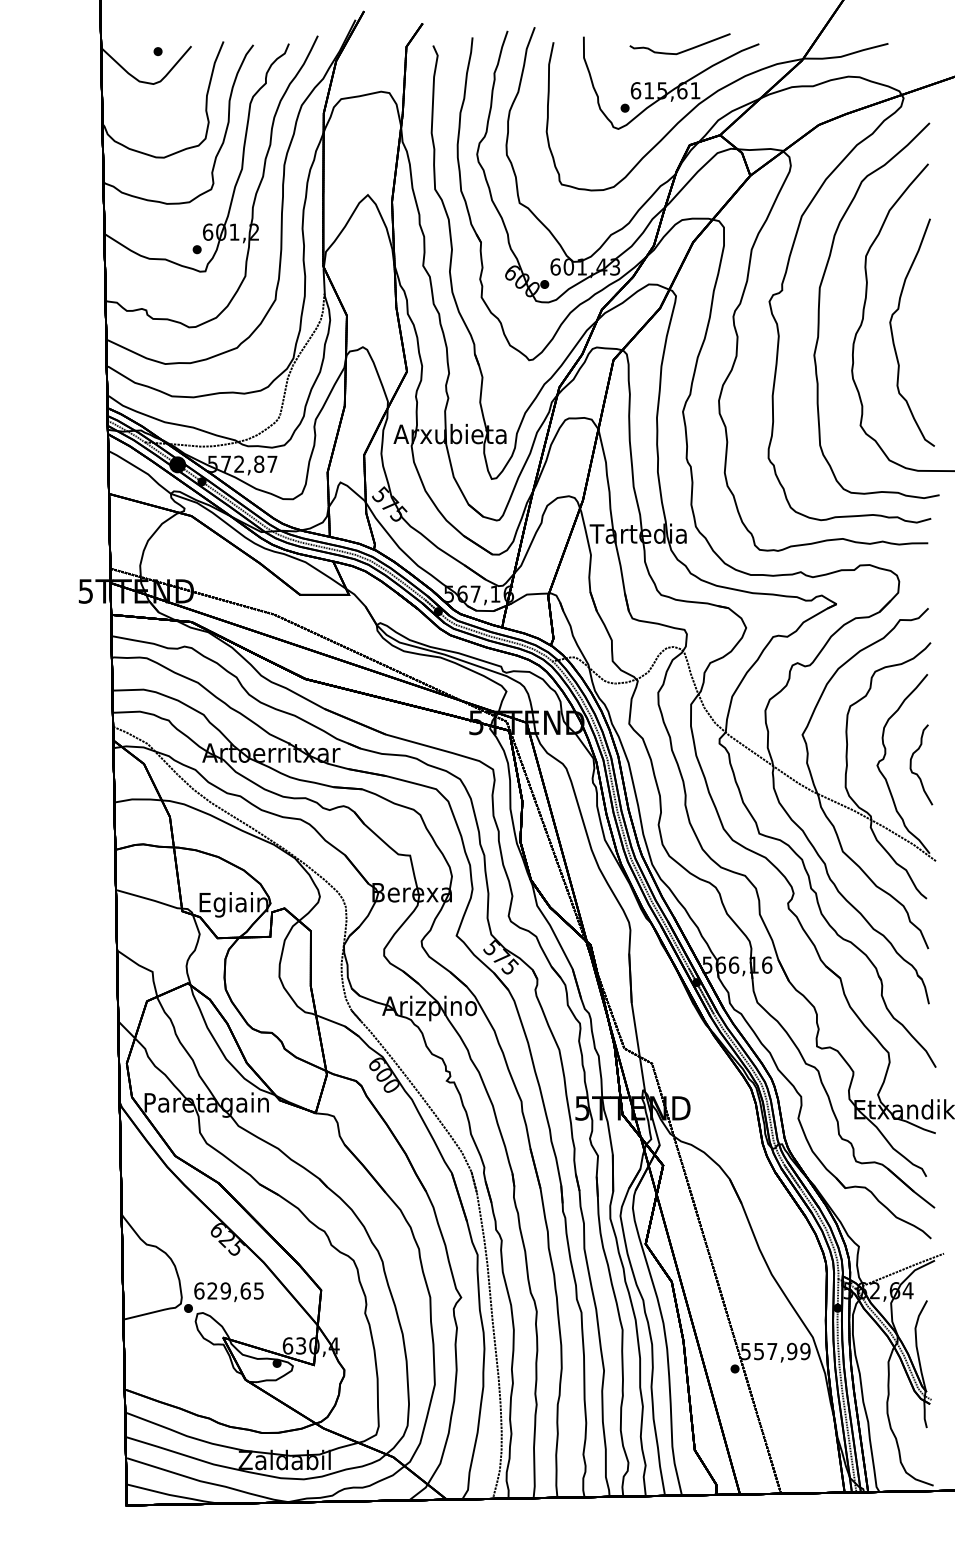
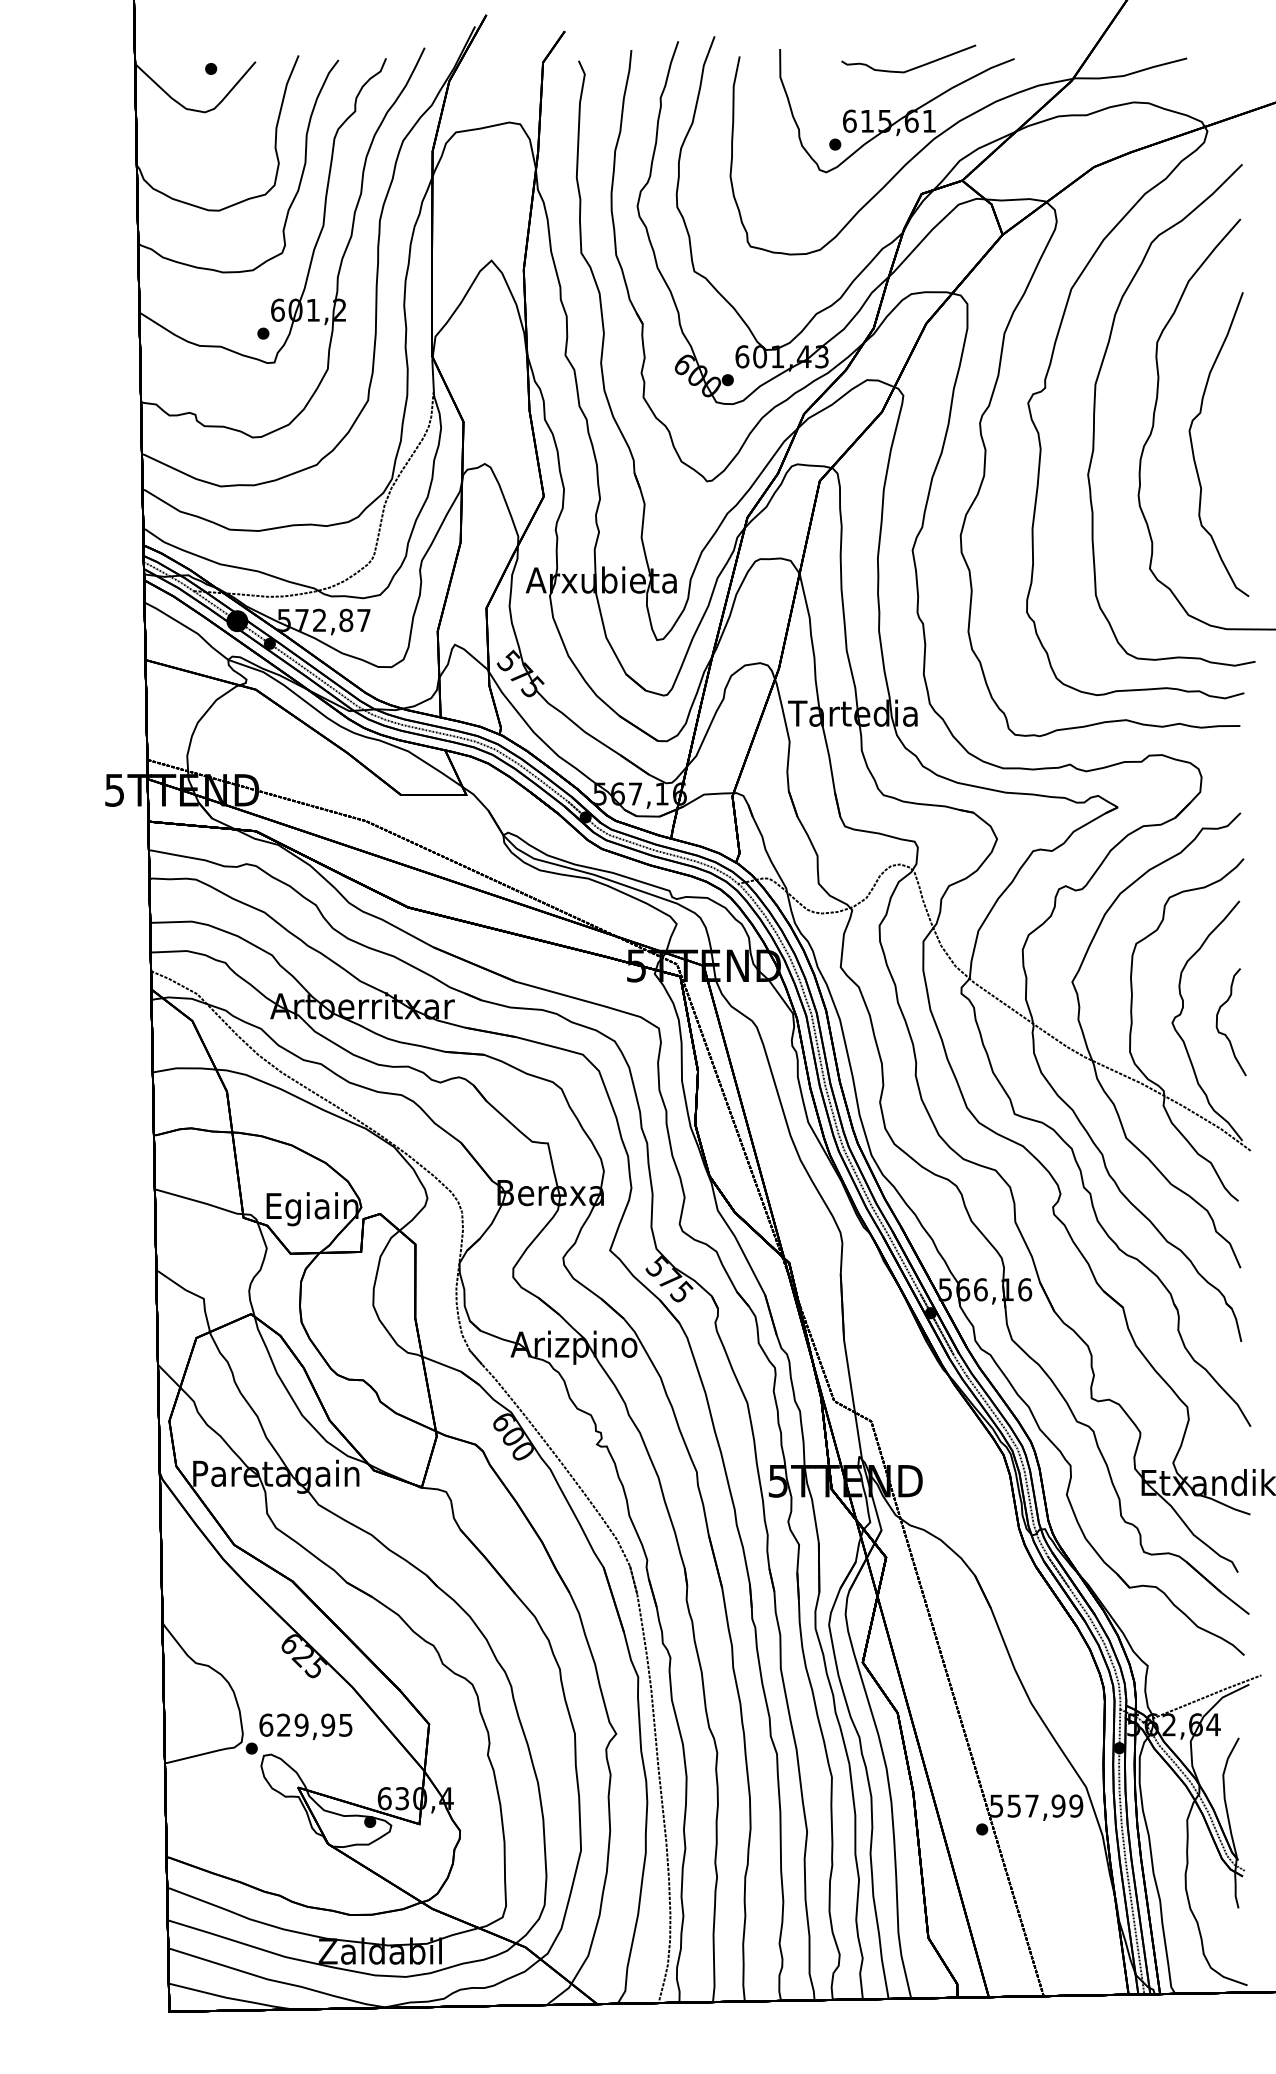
text: (245, 1290) -> (328, 1724), 629,65 -> 629,95

